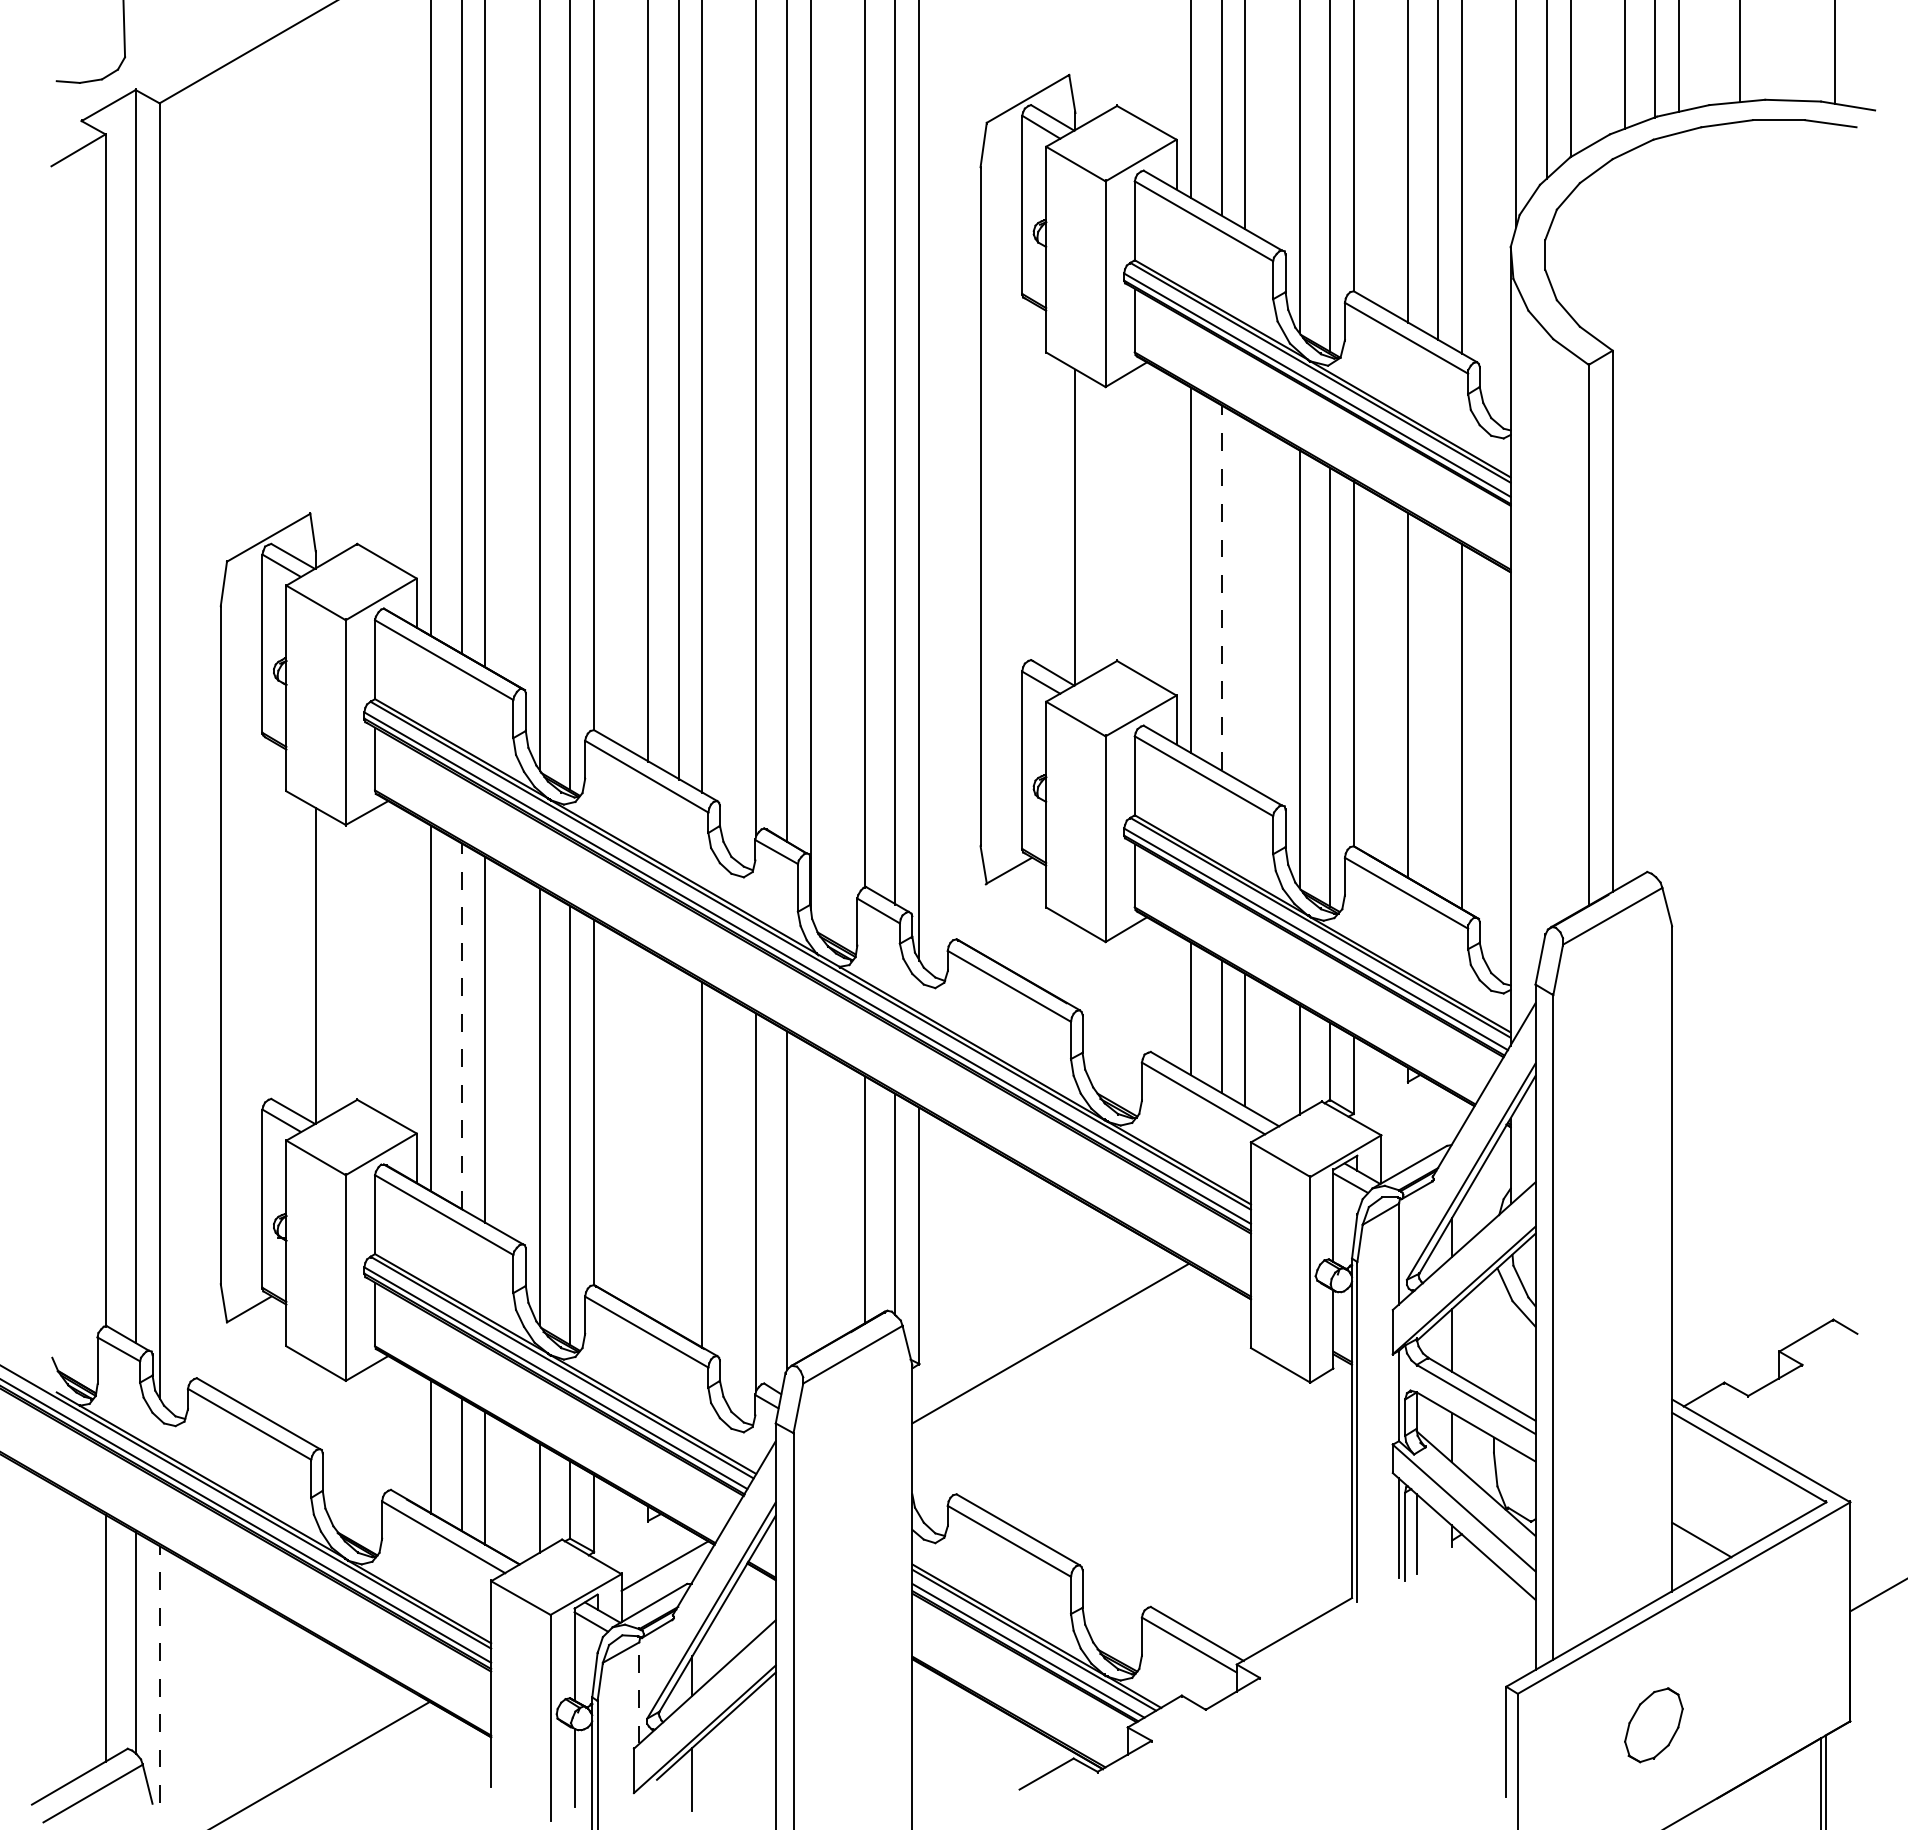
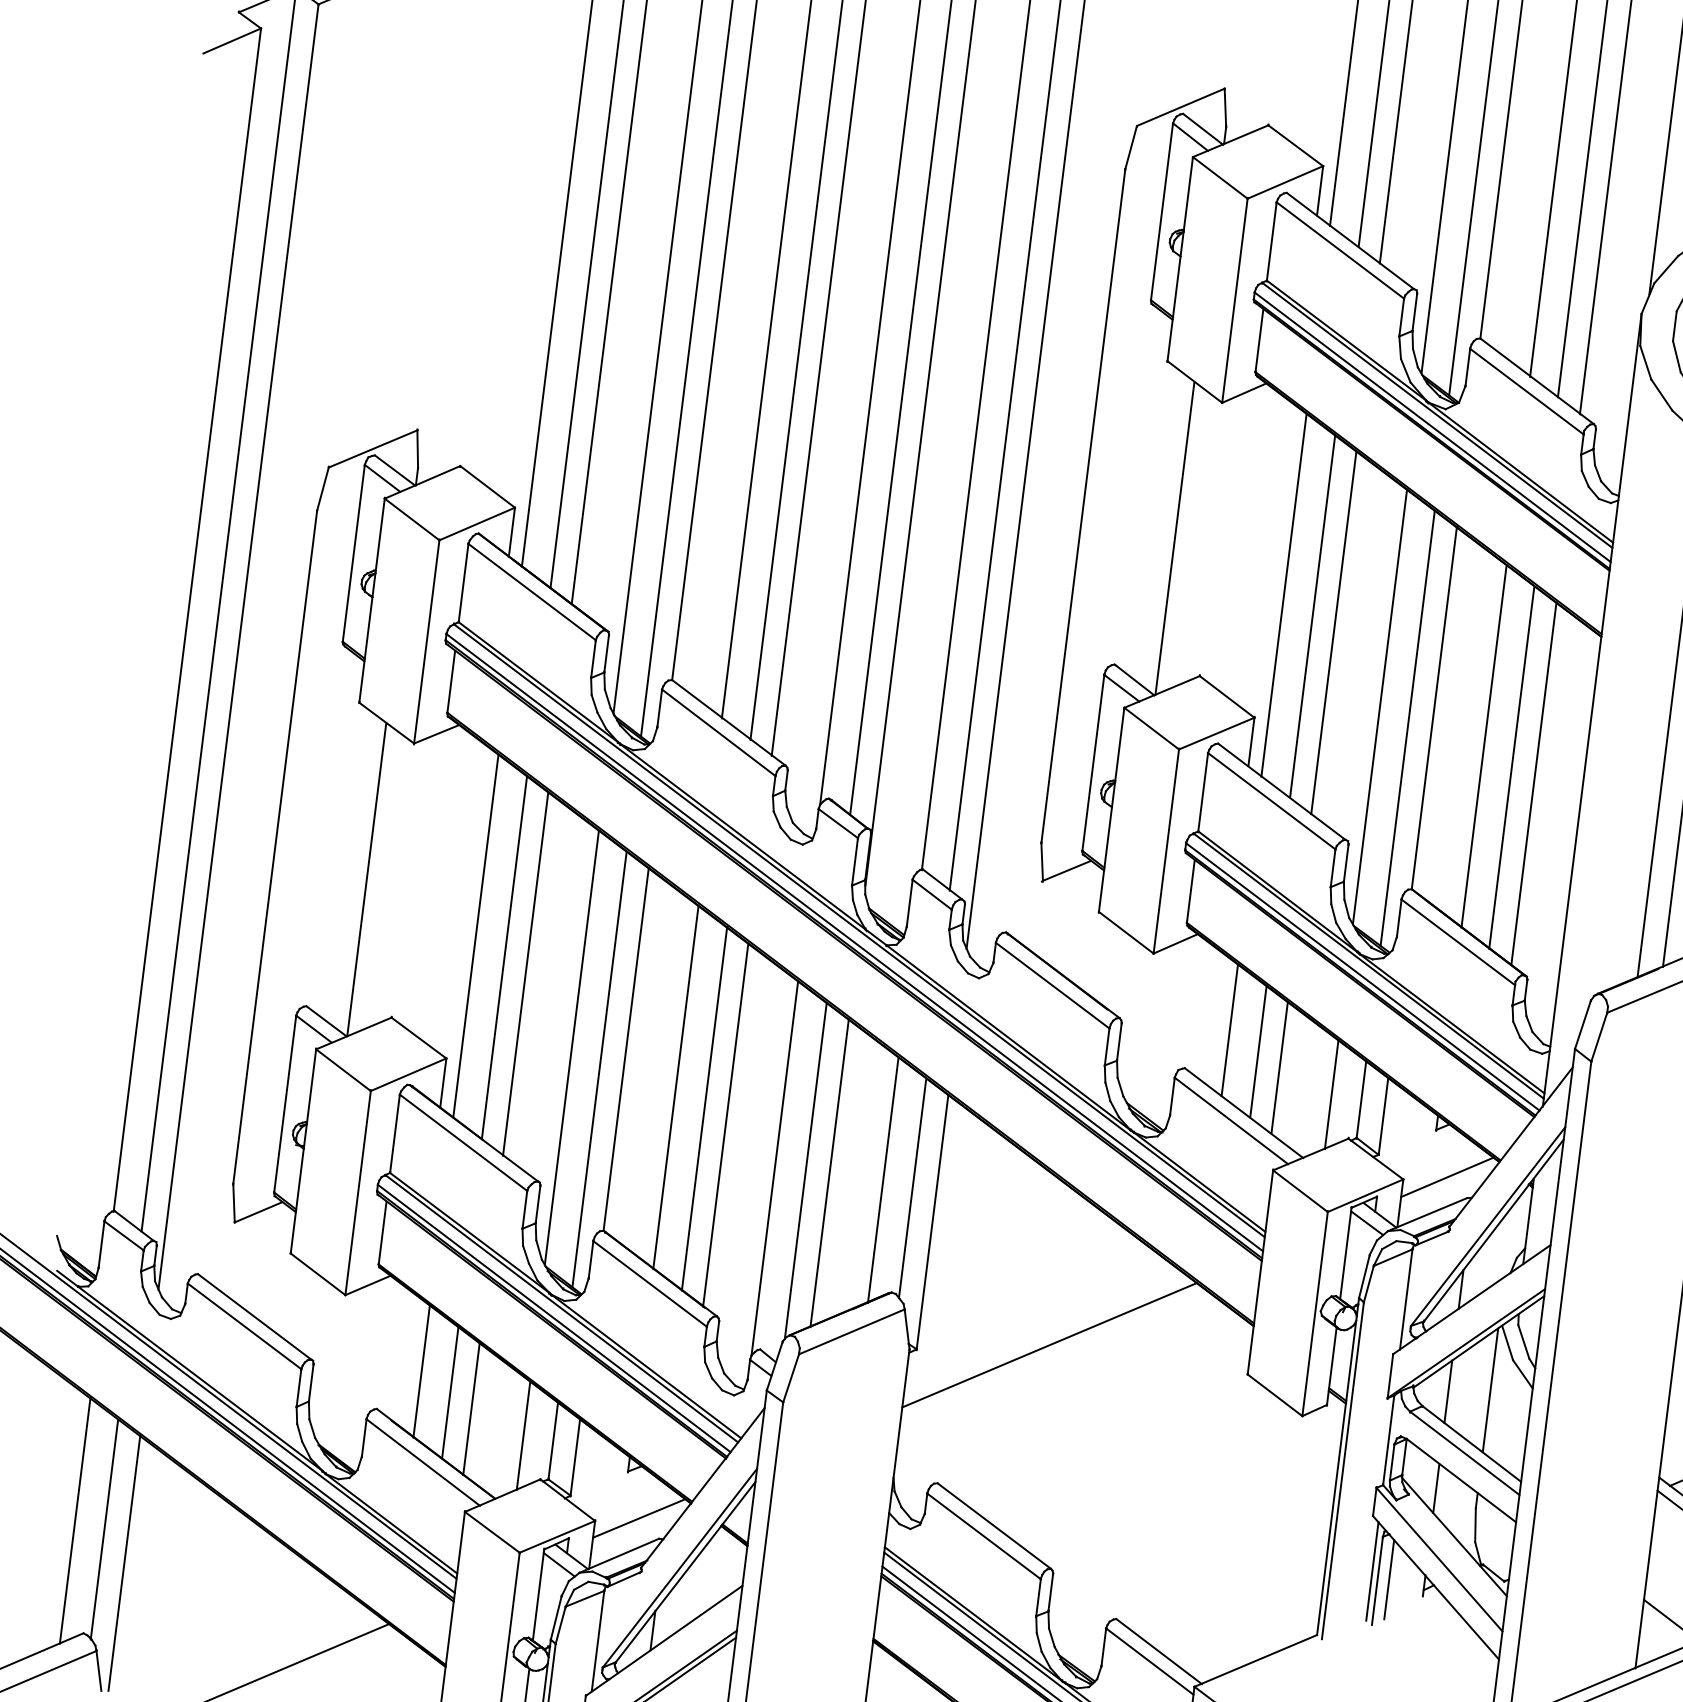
line: (1221, 587) -> (1312, 616), dashed -> solid
line: (1244, 601) -> (1333, 632), added
line: (1438, 712) -> (1512, 766), added
line: (461, 1026) -> (504, 957), dashed -> solid
line: (1424, 1127) -> (1447, 1177), added
line: (648, 1133) -> (676, 1087), added
line: (679, 1151) -> (704, 1108), added
line: (811, 1199) -> (829, 1172), added
line: (1493, 1333) -> (1490, 1389), added
line: (159, 1674) -> (124, 1563), dashed -> solid
line: (639, 1692) -> (598, 1640), dashed -> solid

